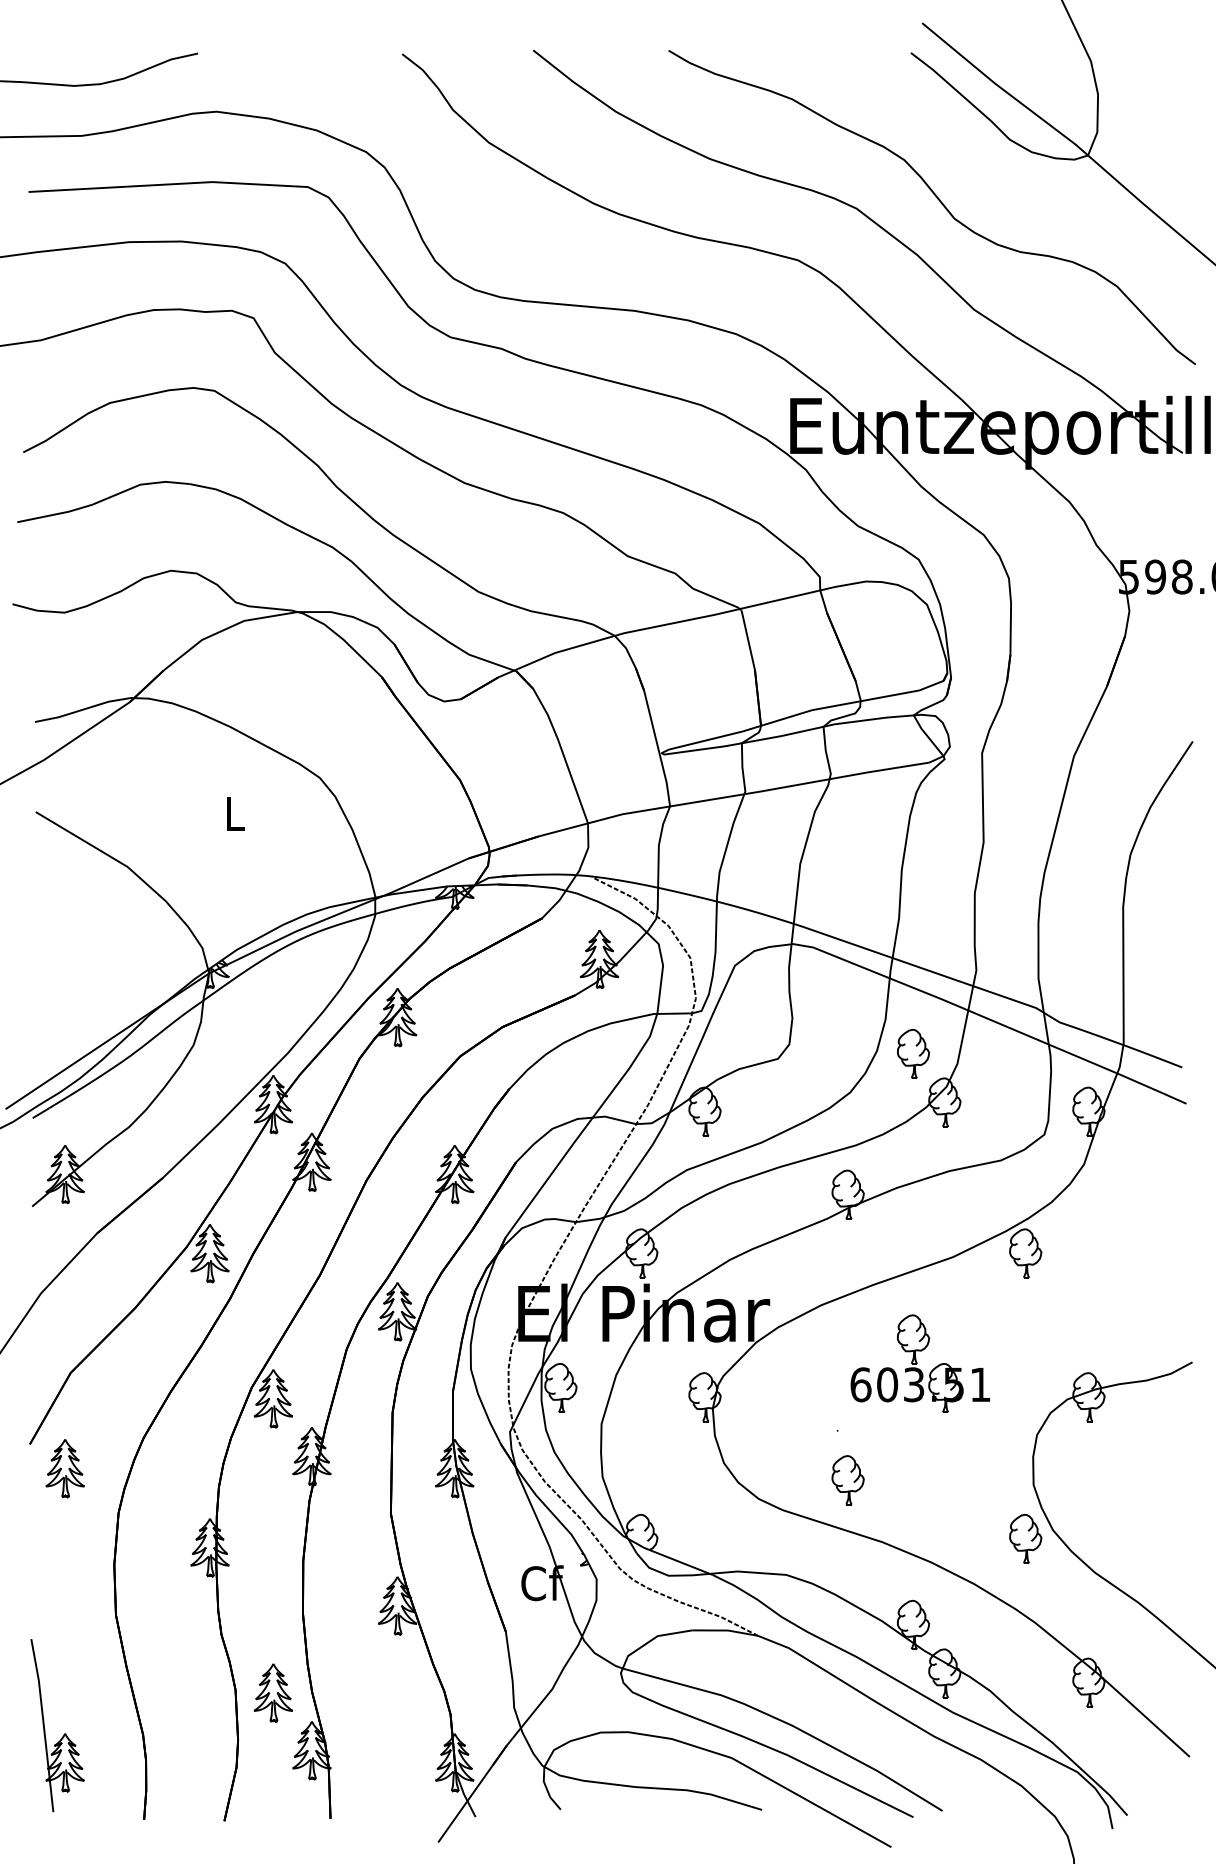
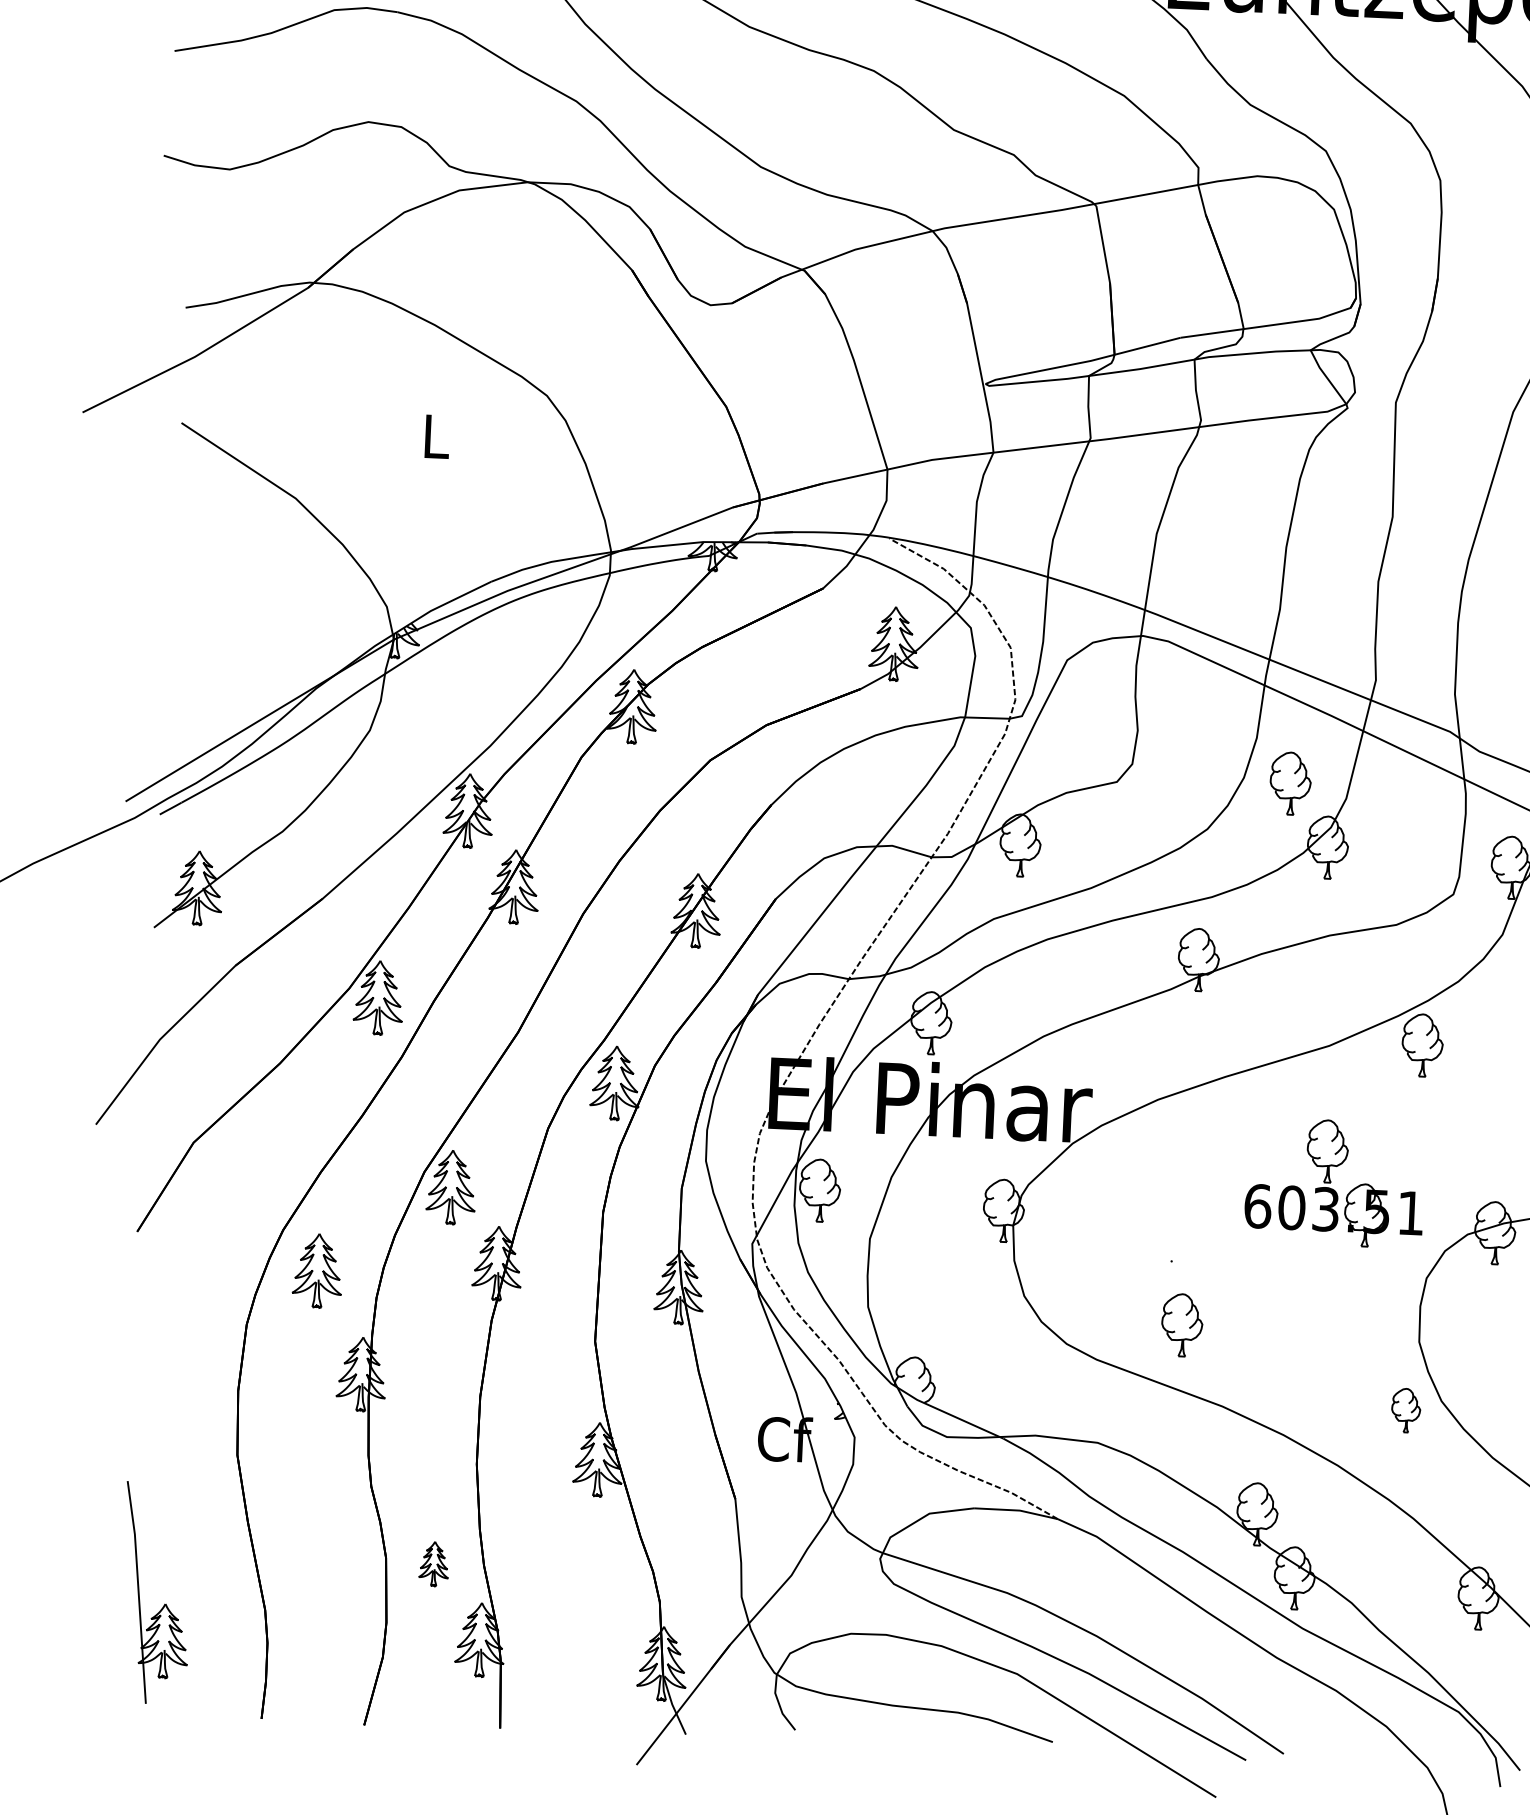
part: (920, 1363) -> (1335, 1182), moved
part: (64, 1468) -> (316, 1270), moved
part: (1025, 1538) -> (1405, 1410), size x0.7
part: (272, 1692) -> (433, 1563), size x0.6

